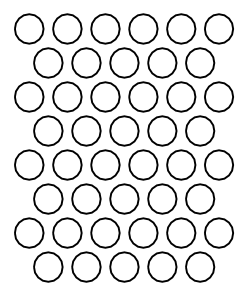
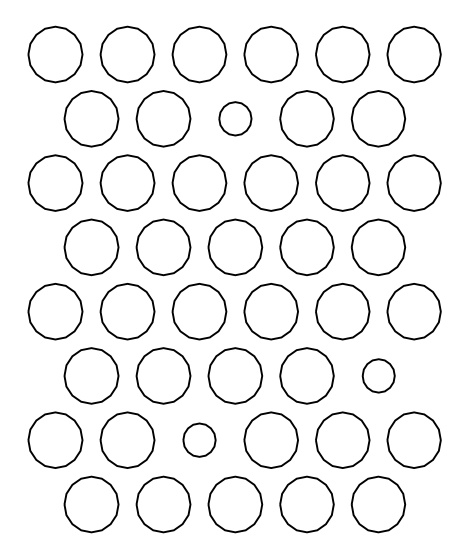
part: (124, 62) -> (235, 117), size x0.6
part: (200, 198) -> (379, 374), size x0.6
part: (105, 232) -> (199, 439), size x0.6

